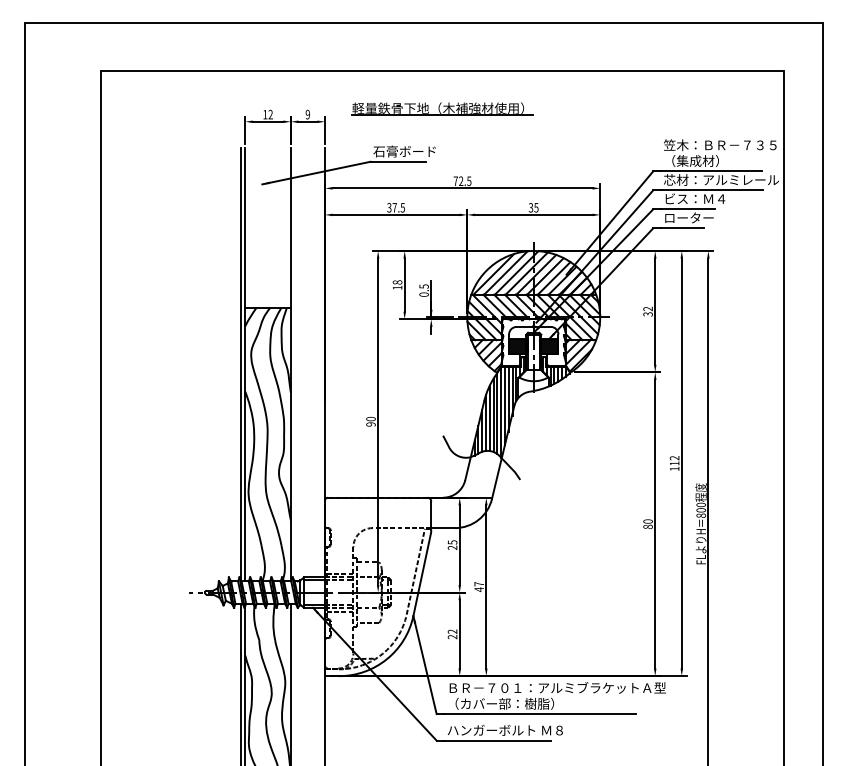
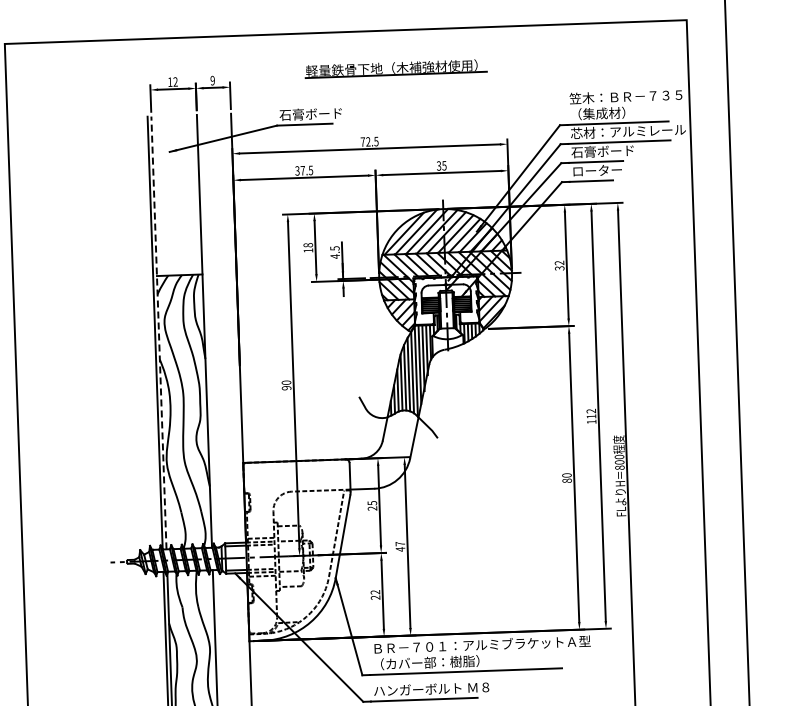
part: (442, 108) -> (396, 68), moved
text: (694, 198) -> (602, 151), ビス：Ｍ４ -> 石膏ボード
text: (423, 294) -> (334, 256), 0.5 -> 4.5
line: (245, 364) -> (159, 332), solid -> dashed

